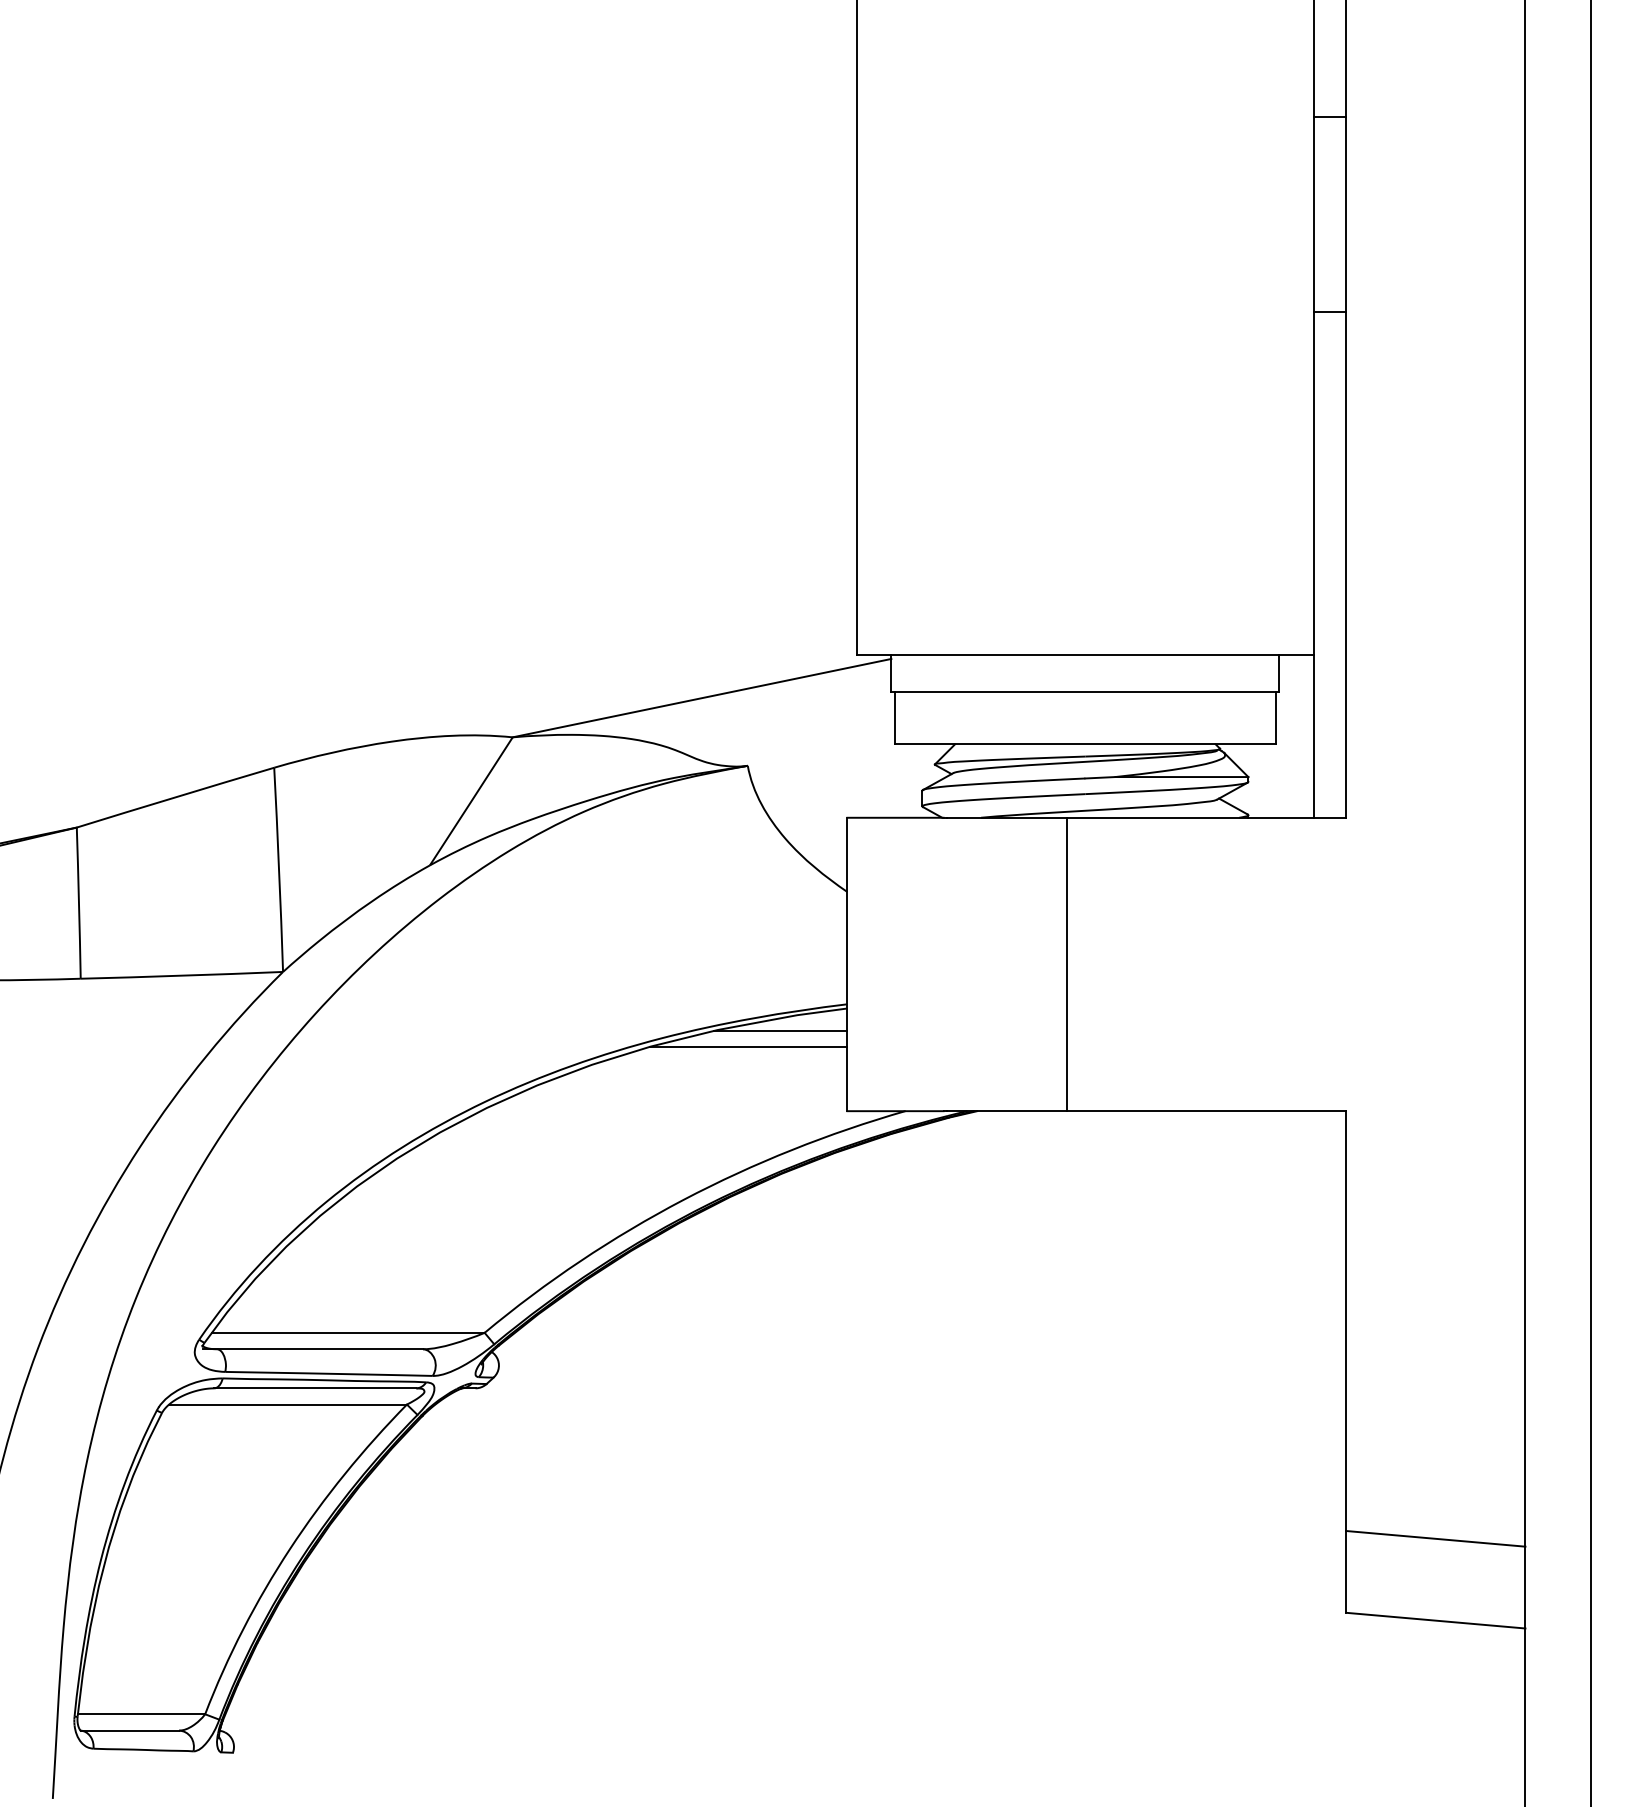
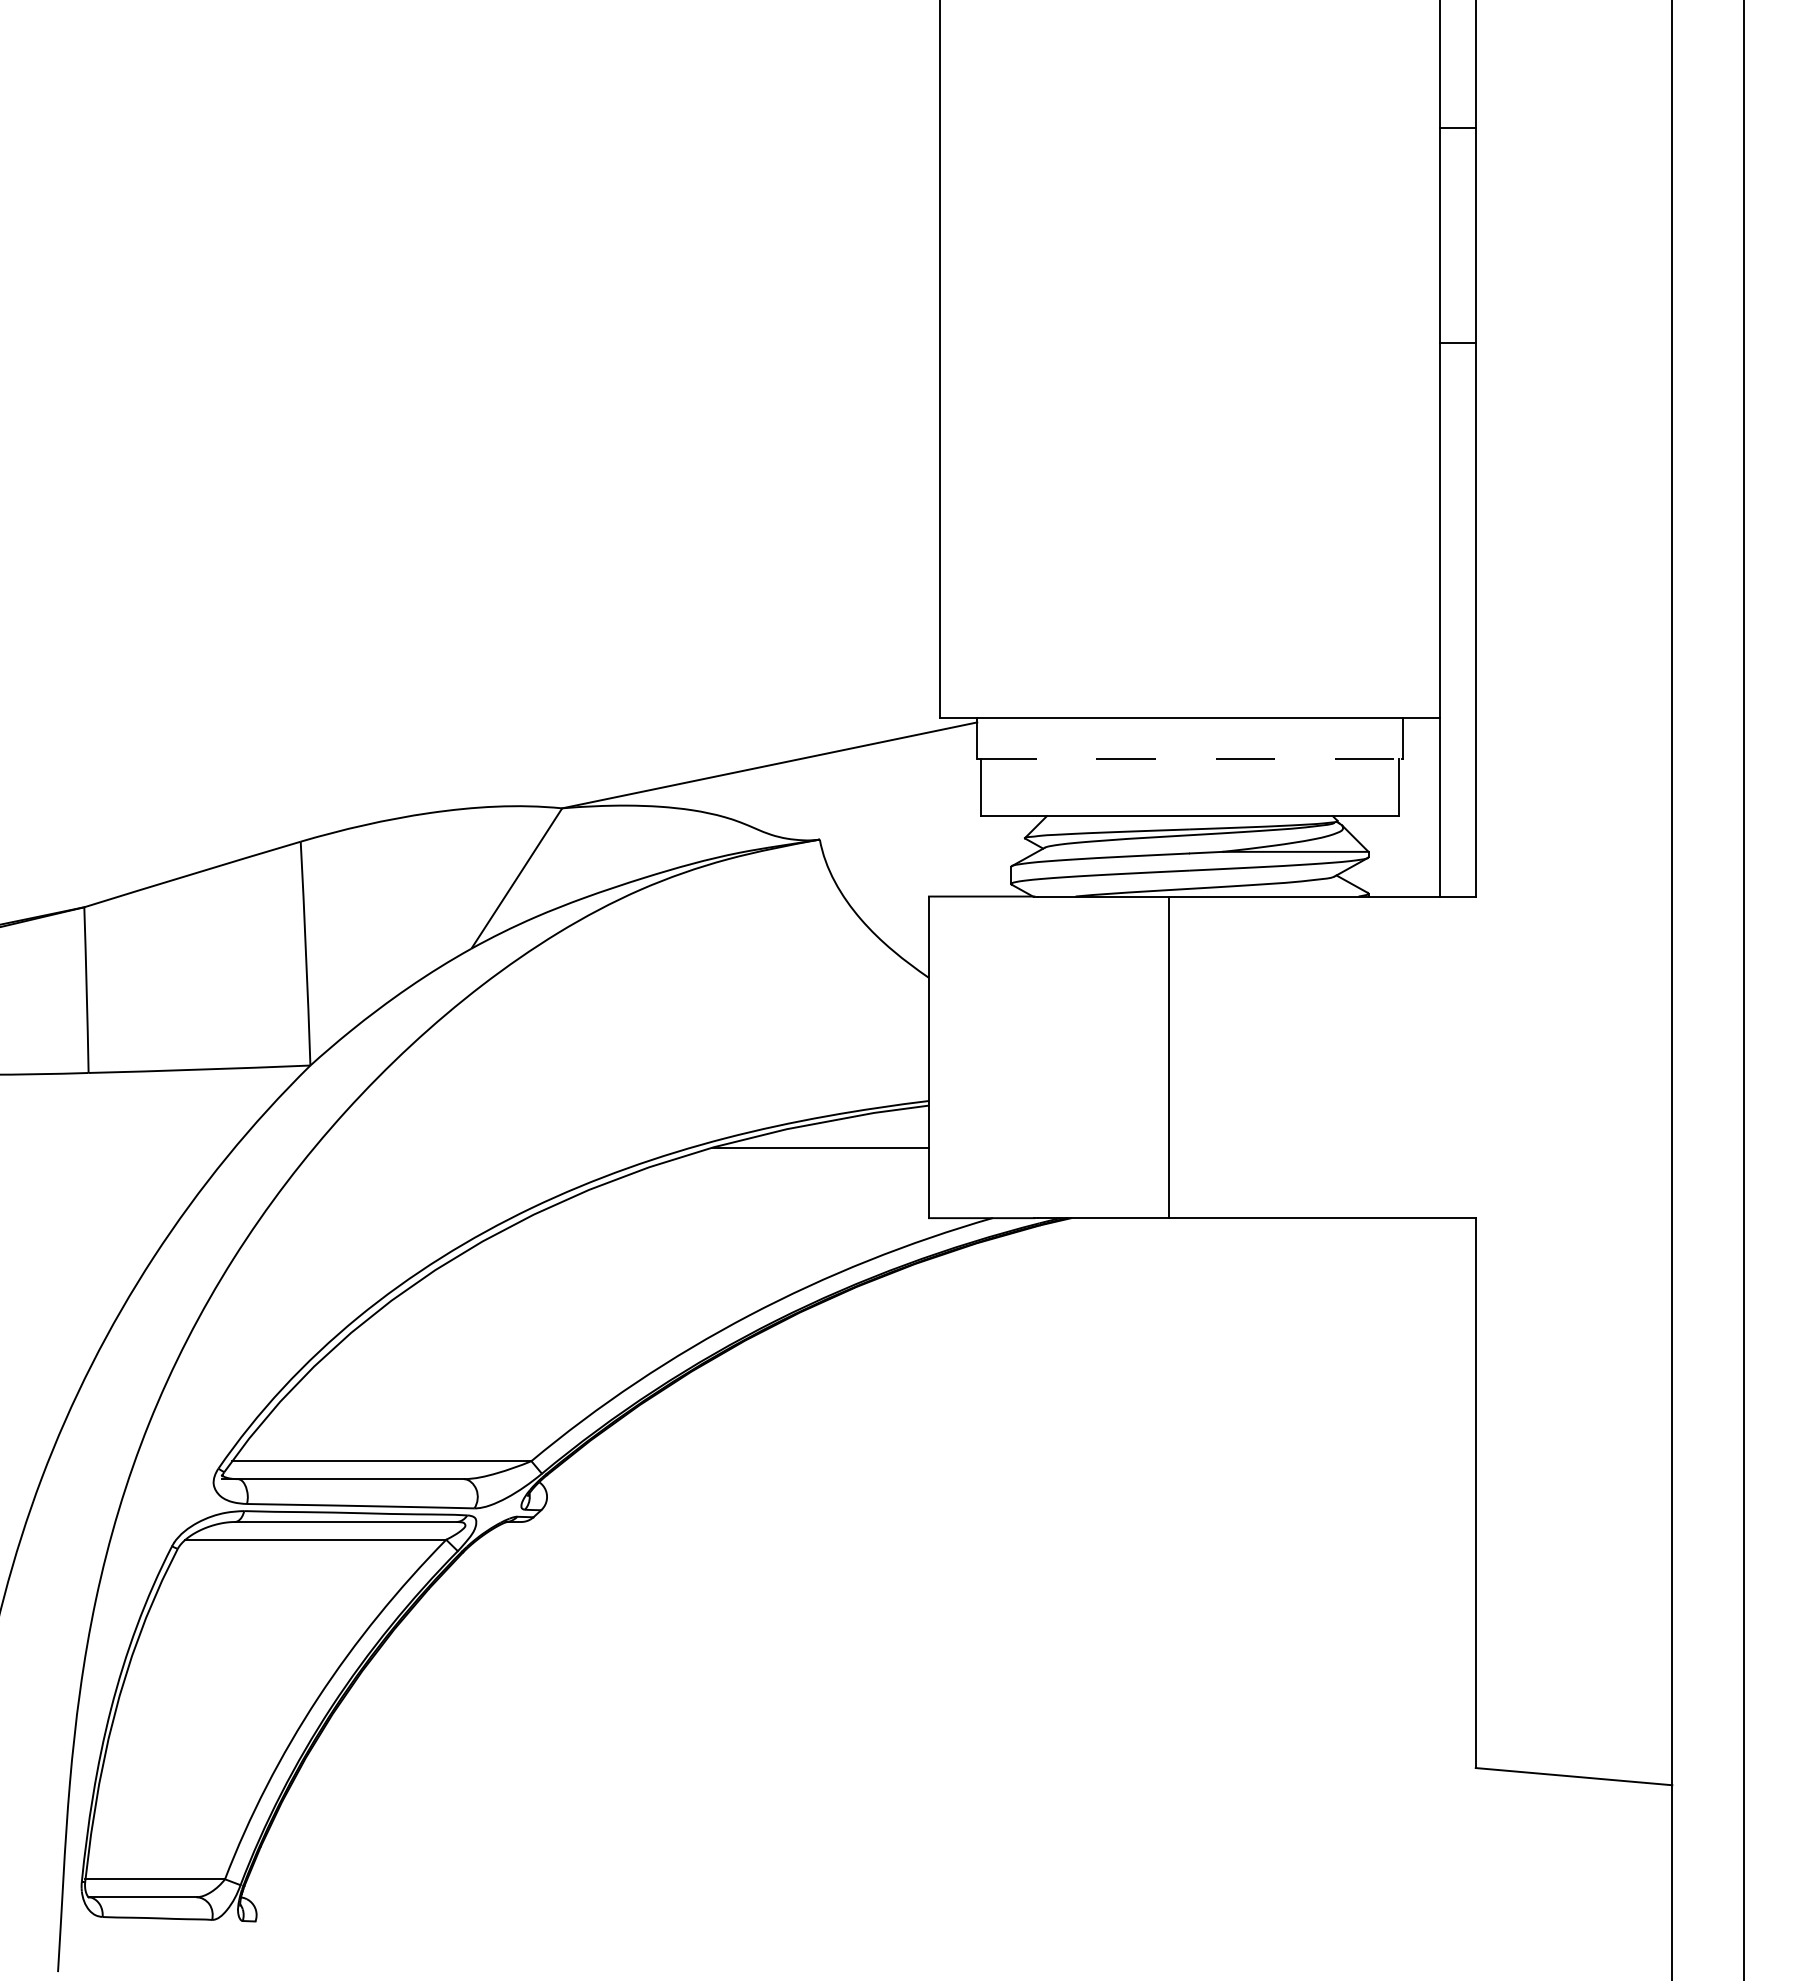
line: (1085, 692) -> (1190, 759), solid -> dashed
line: (780, 1031) -> (855, 1130), removed
line: (1435, 1538) -> (1573, 1686), removed

